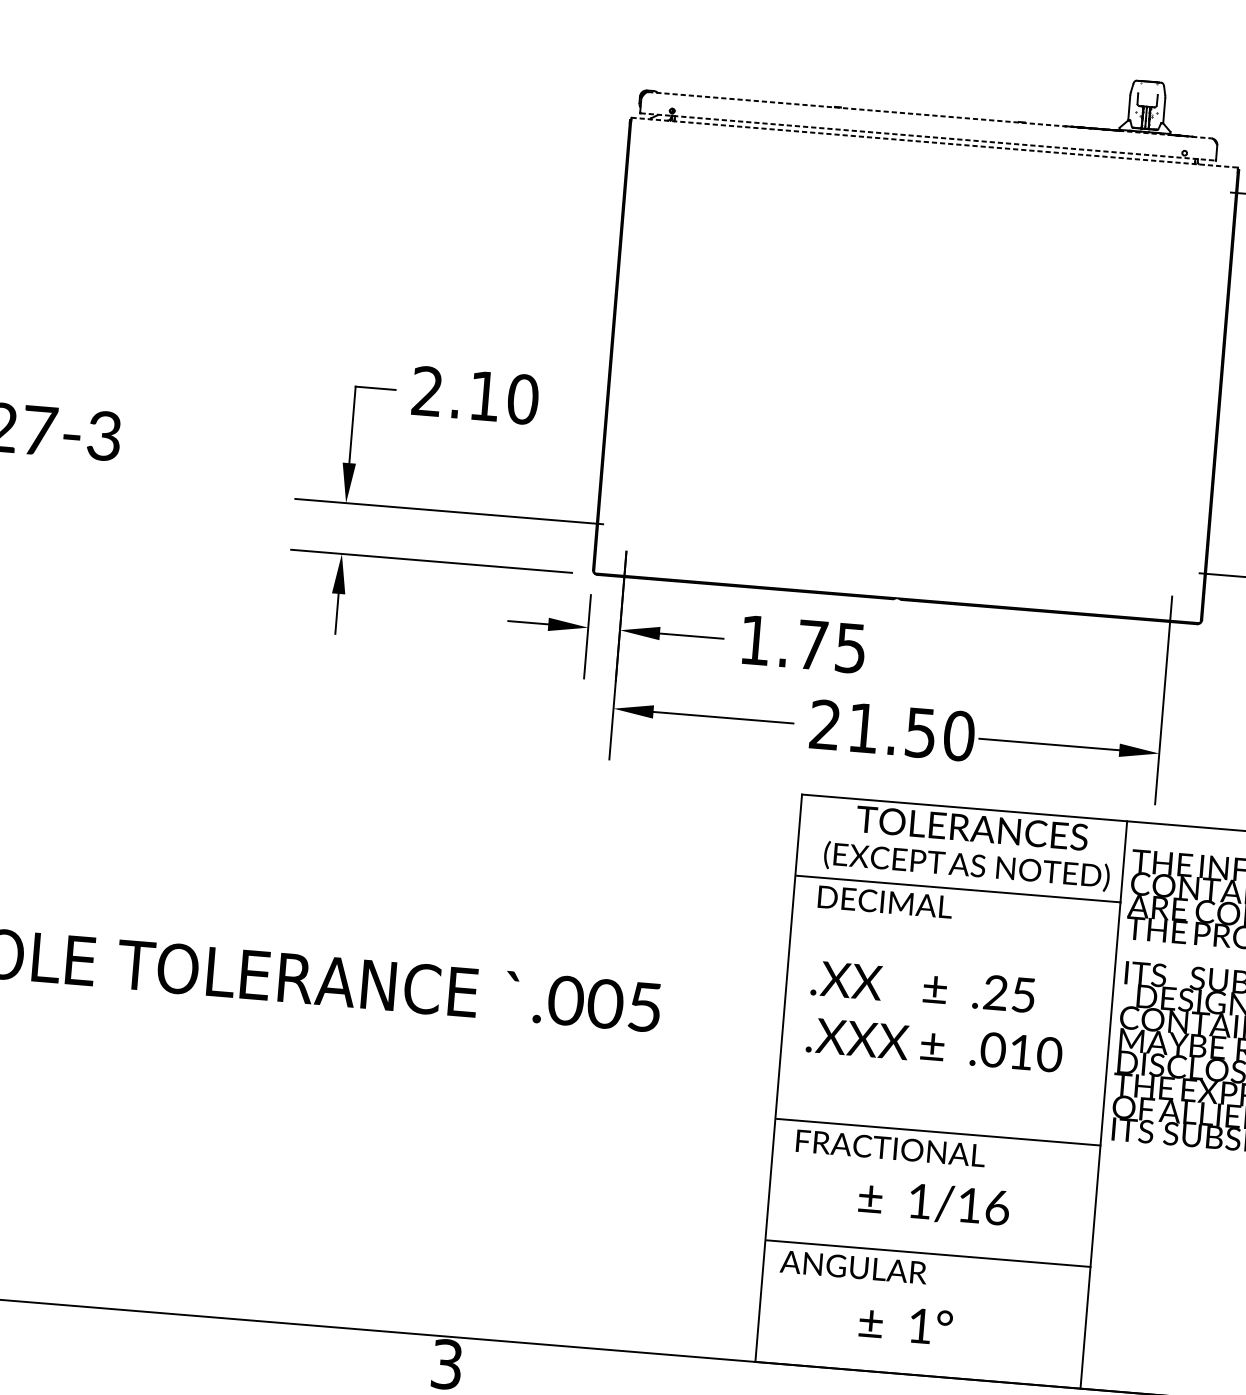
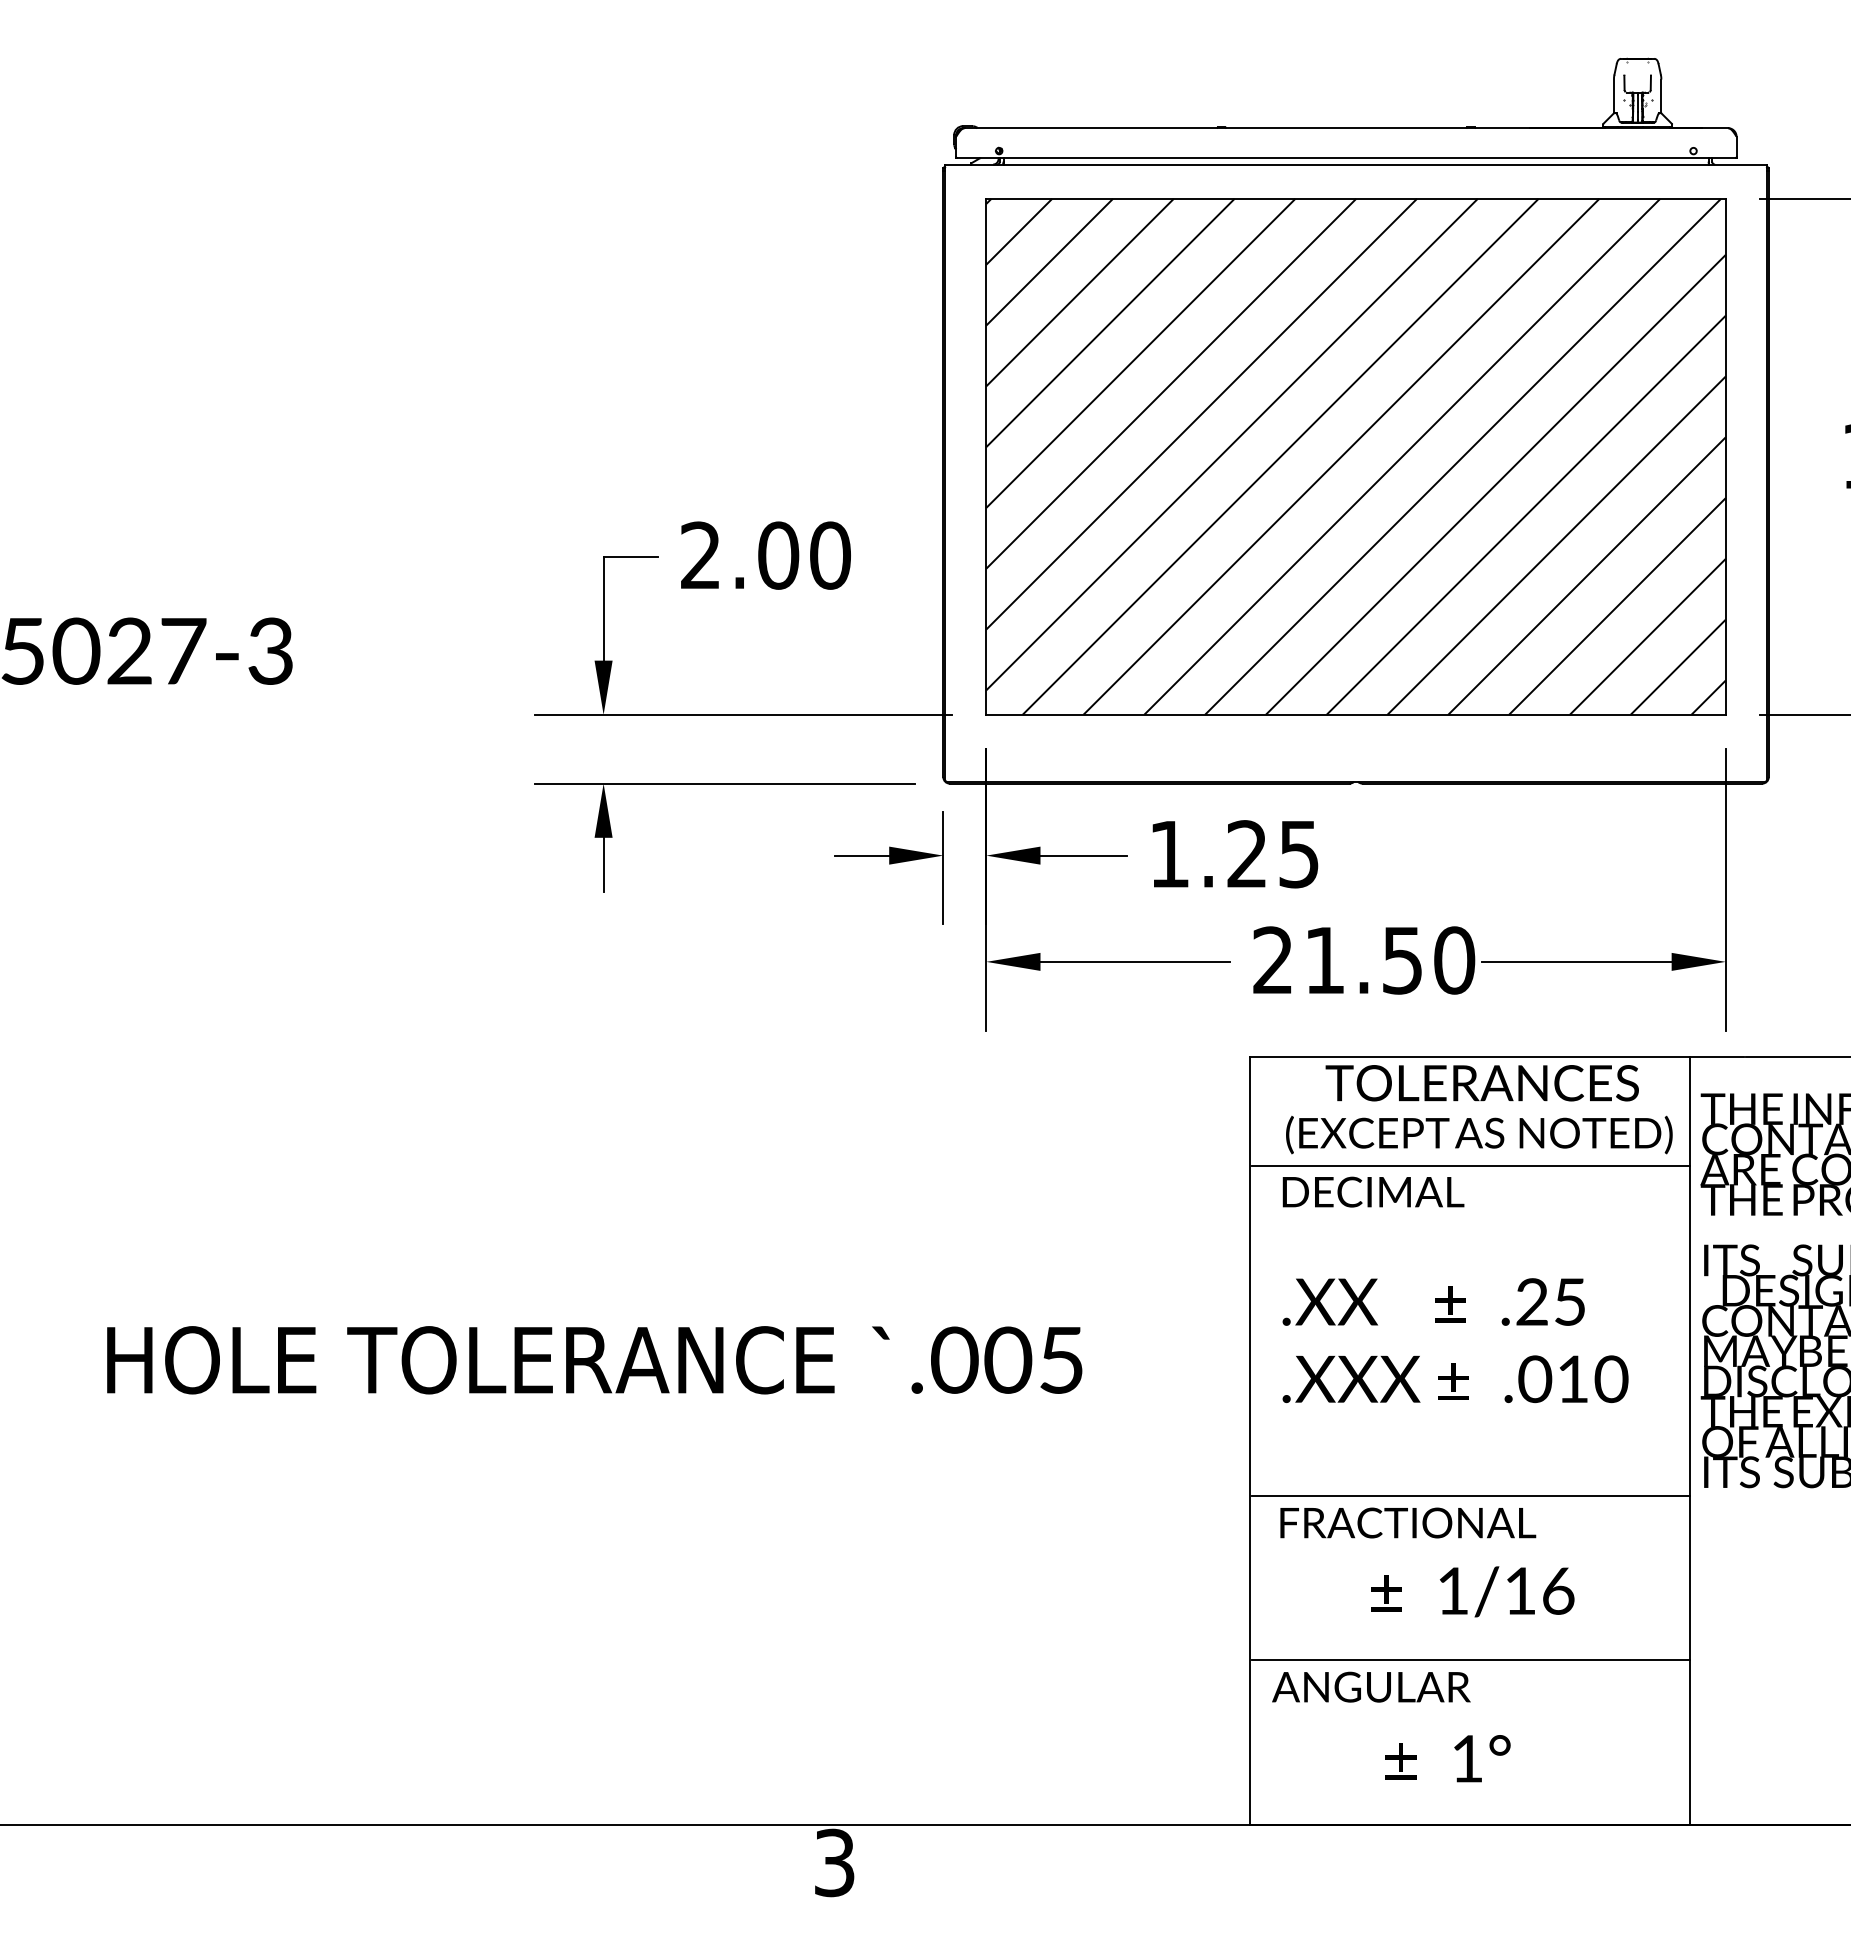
line: (929, 115) -> (1346, 128), dashed -> solid
line: (928, 136) -> (1346, 157), dashed -> solid
line: (935, 142) -> (1356, 164), dashed -> solid
part: (916, 358) -> (1355, 456), added
text: (484, 396) -> (778, 555), 2.10 -> 2.00
text: (812, 644) -> (1246, 853), 1.75 -> 1.25

